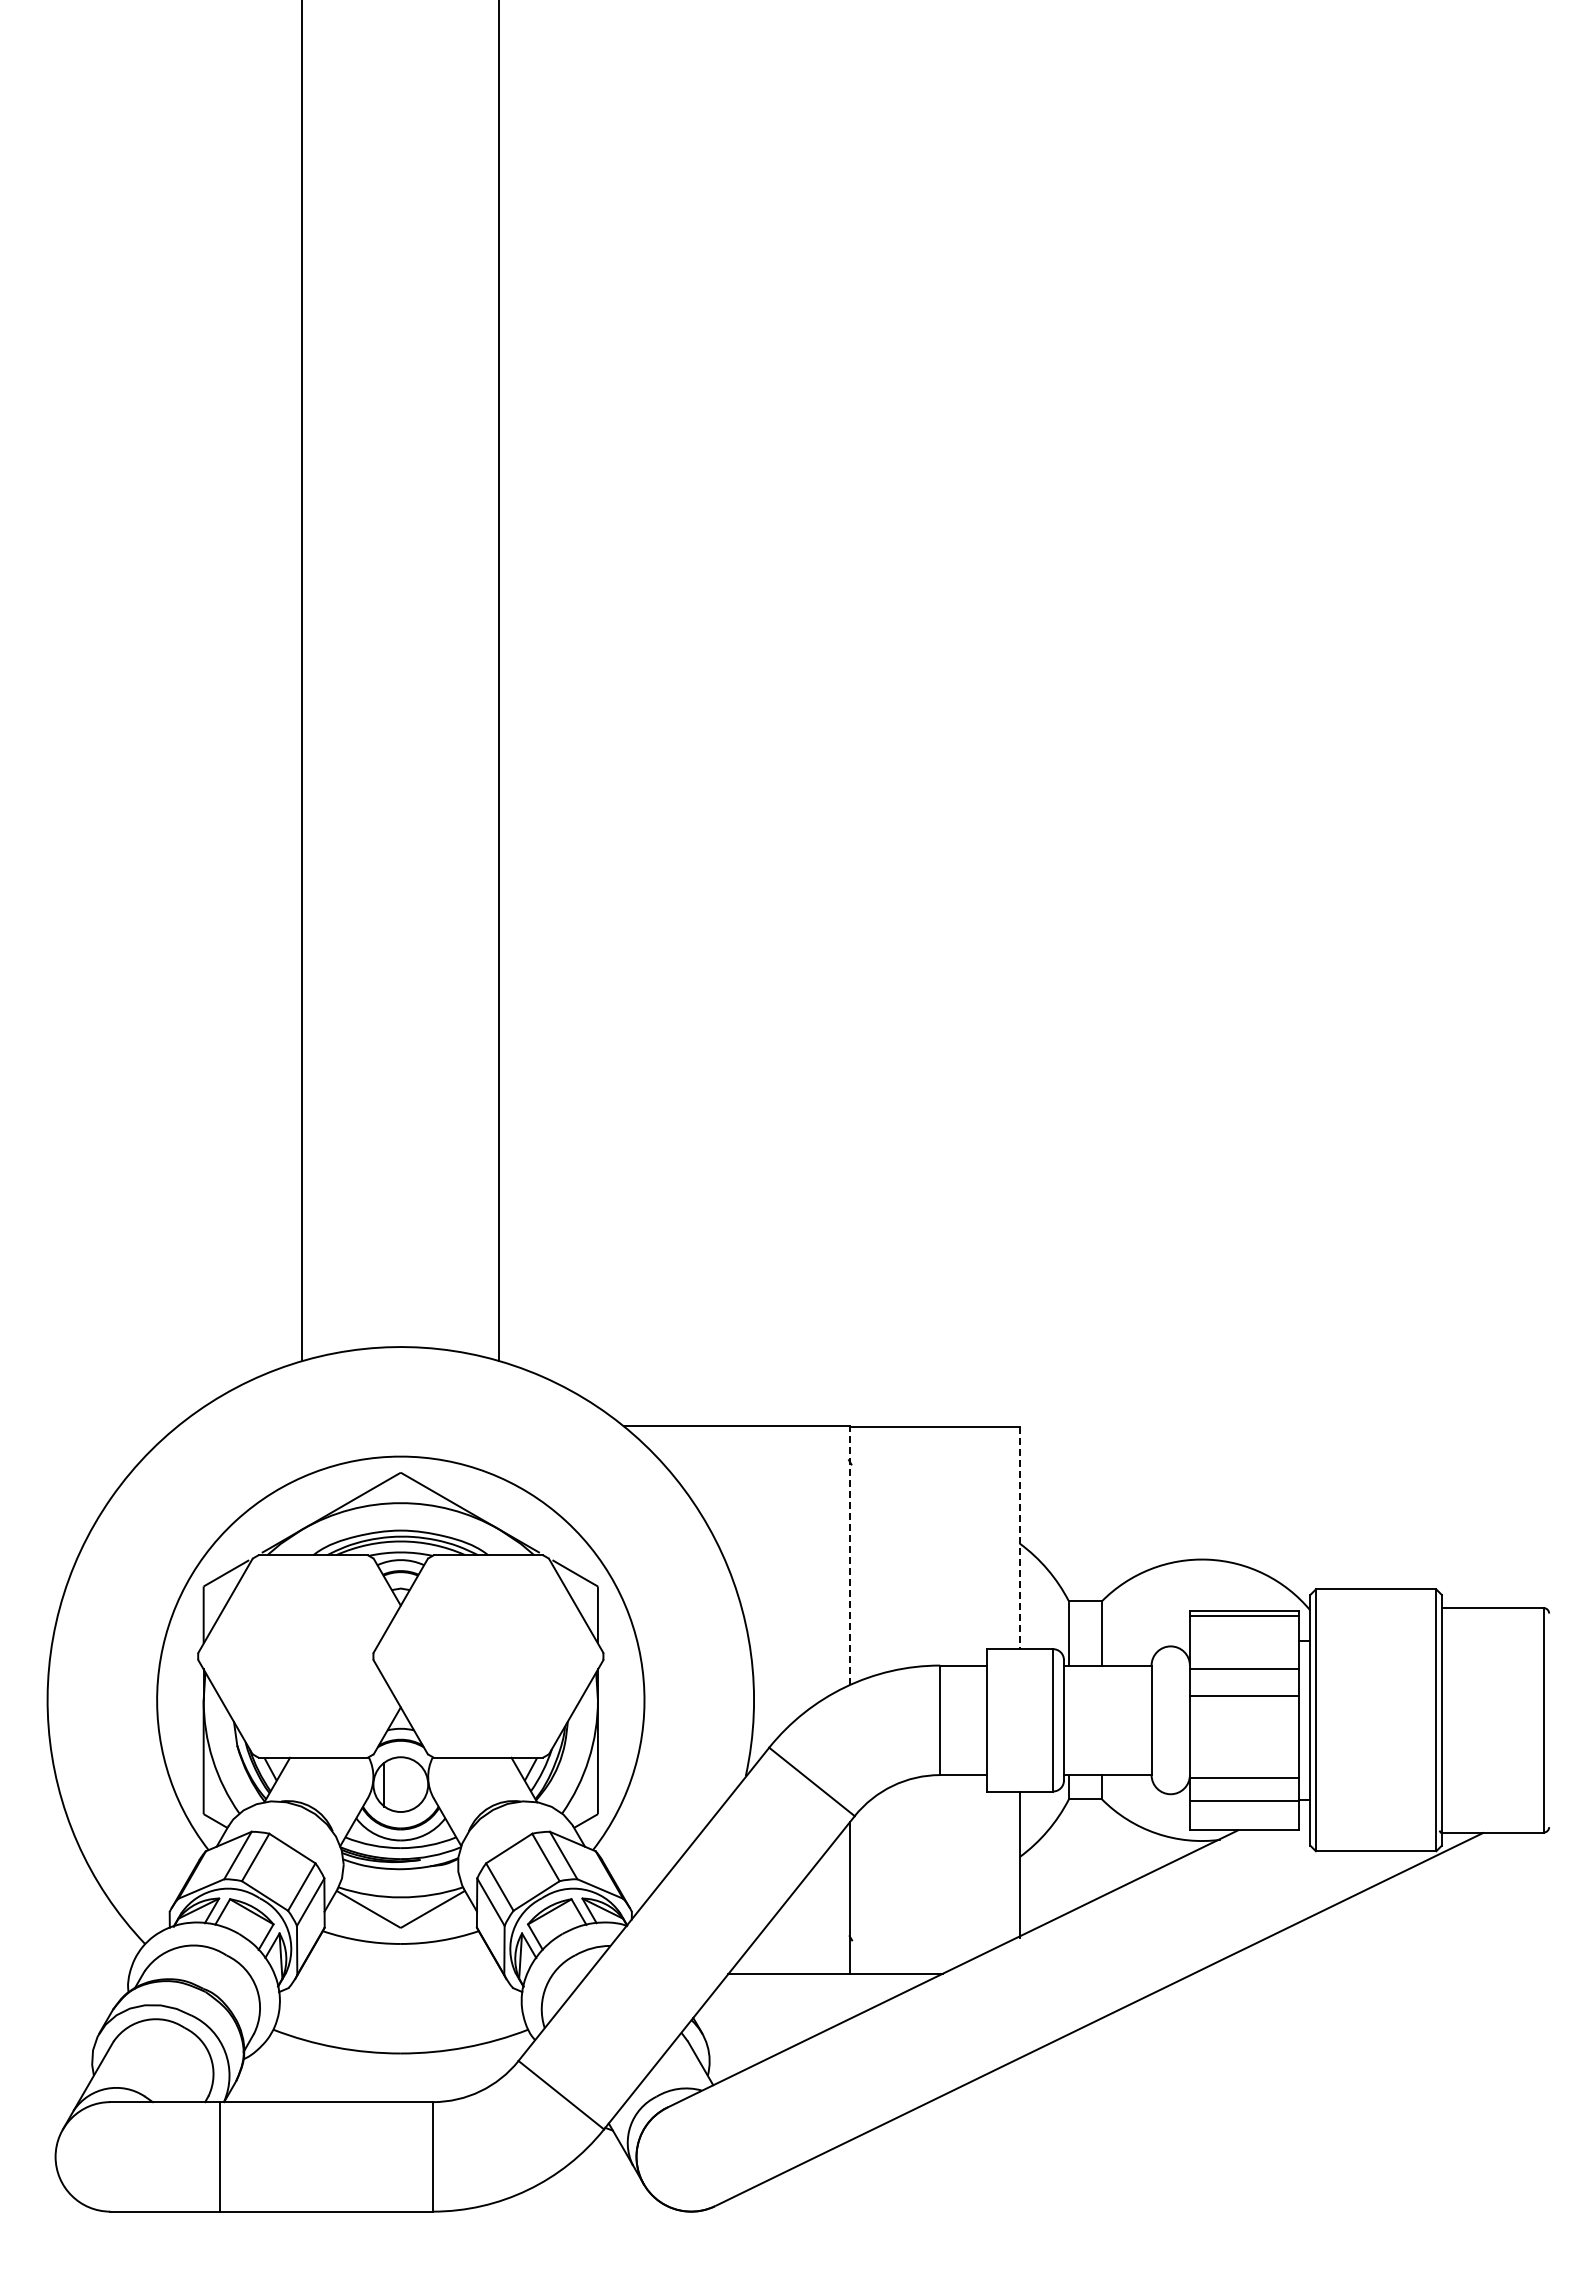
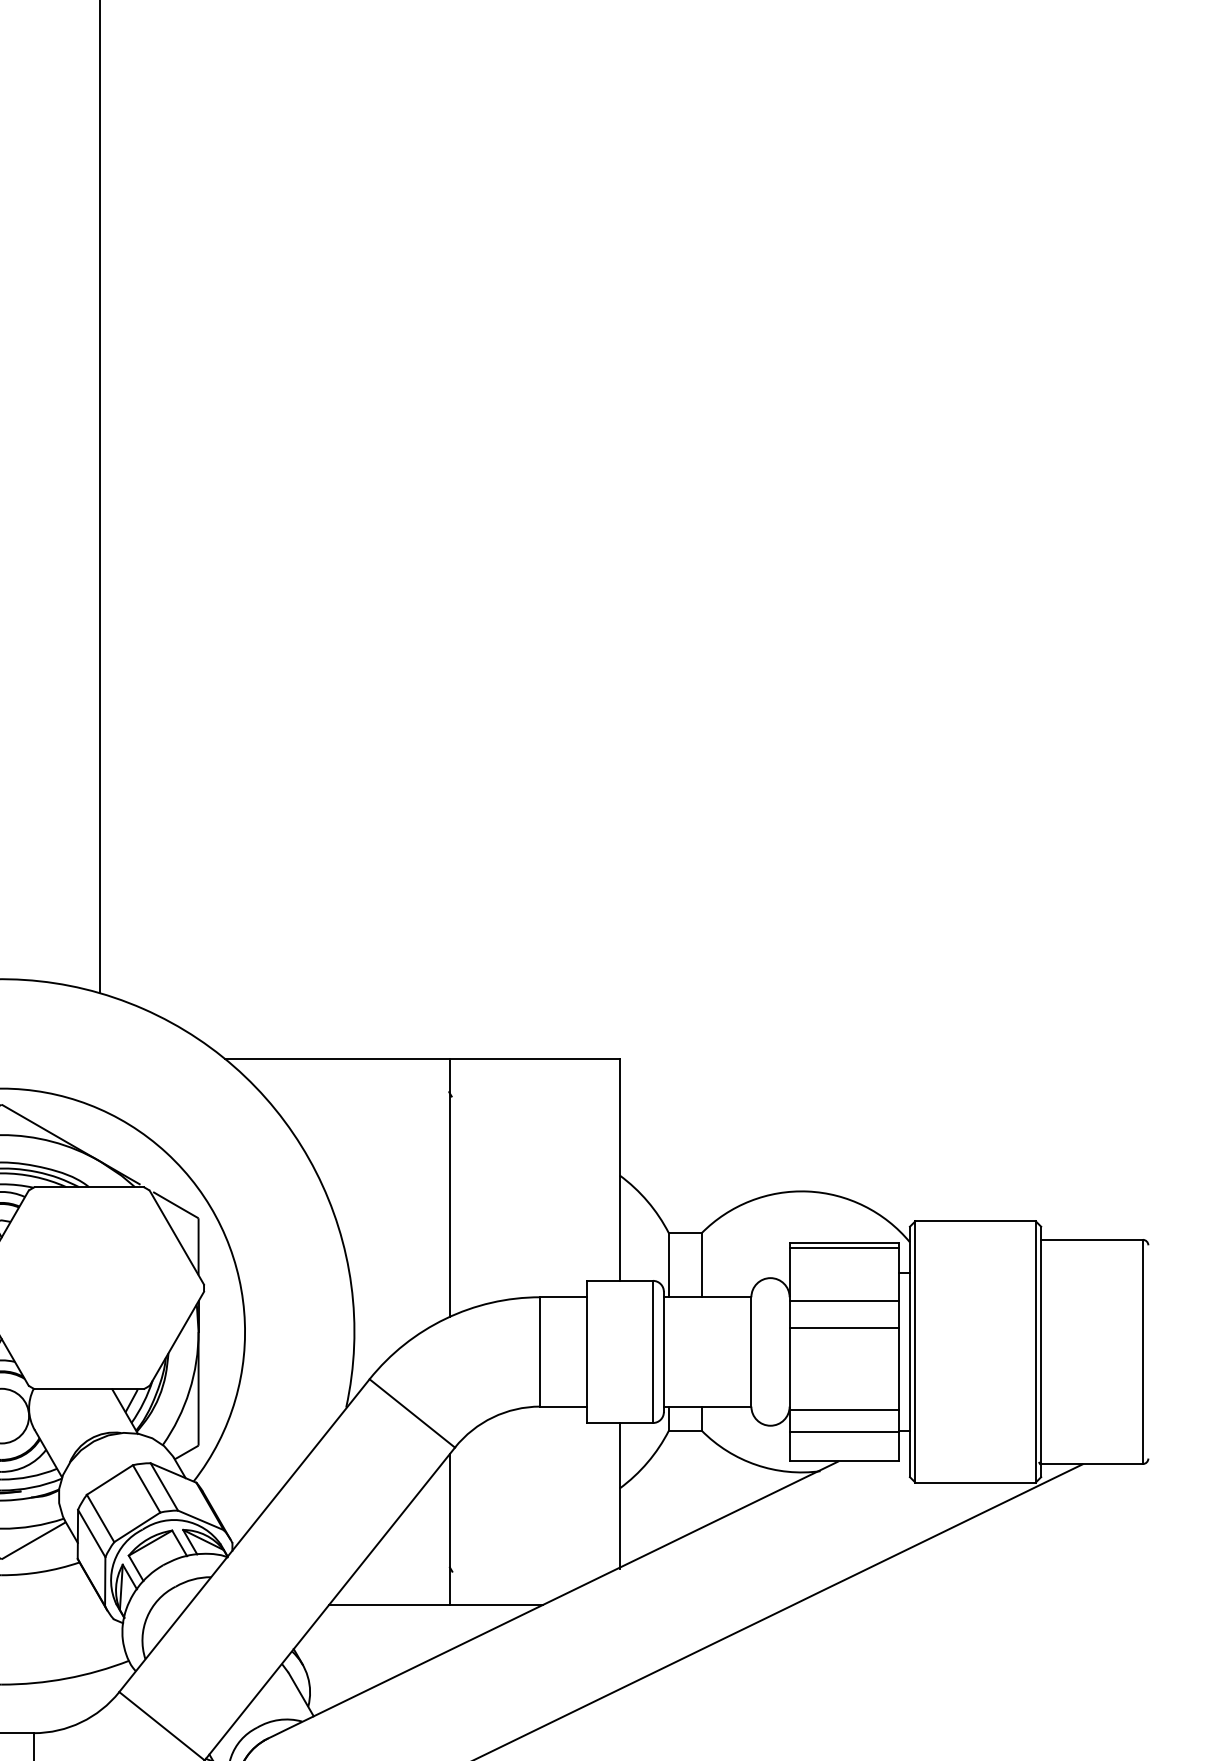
line: (1019, 1538) -> (619, 1170), dashed -> solid
line: (849, 1555) -> (449, 1187), dashed -> solid

